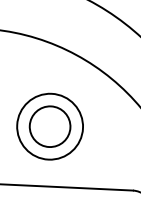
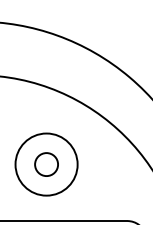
circle: (50, 126) -> (46, 164), size x0.6

